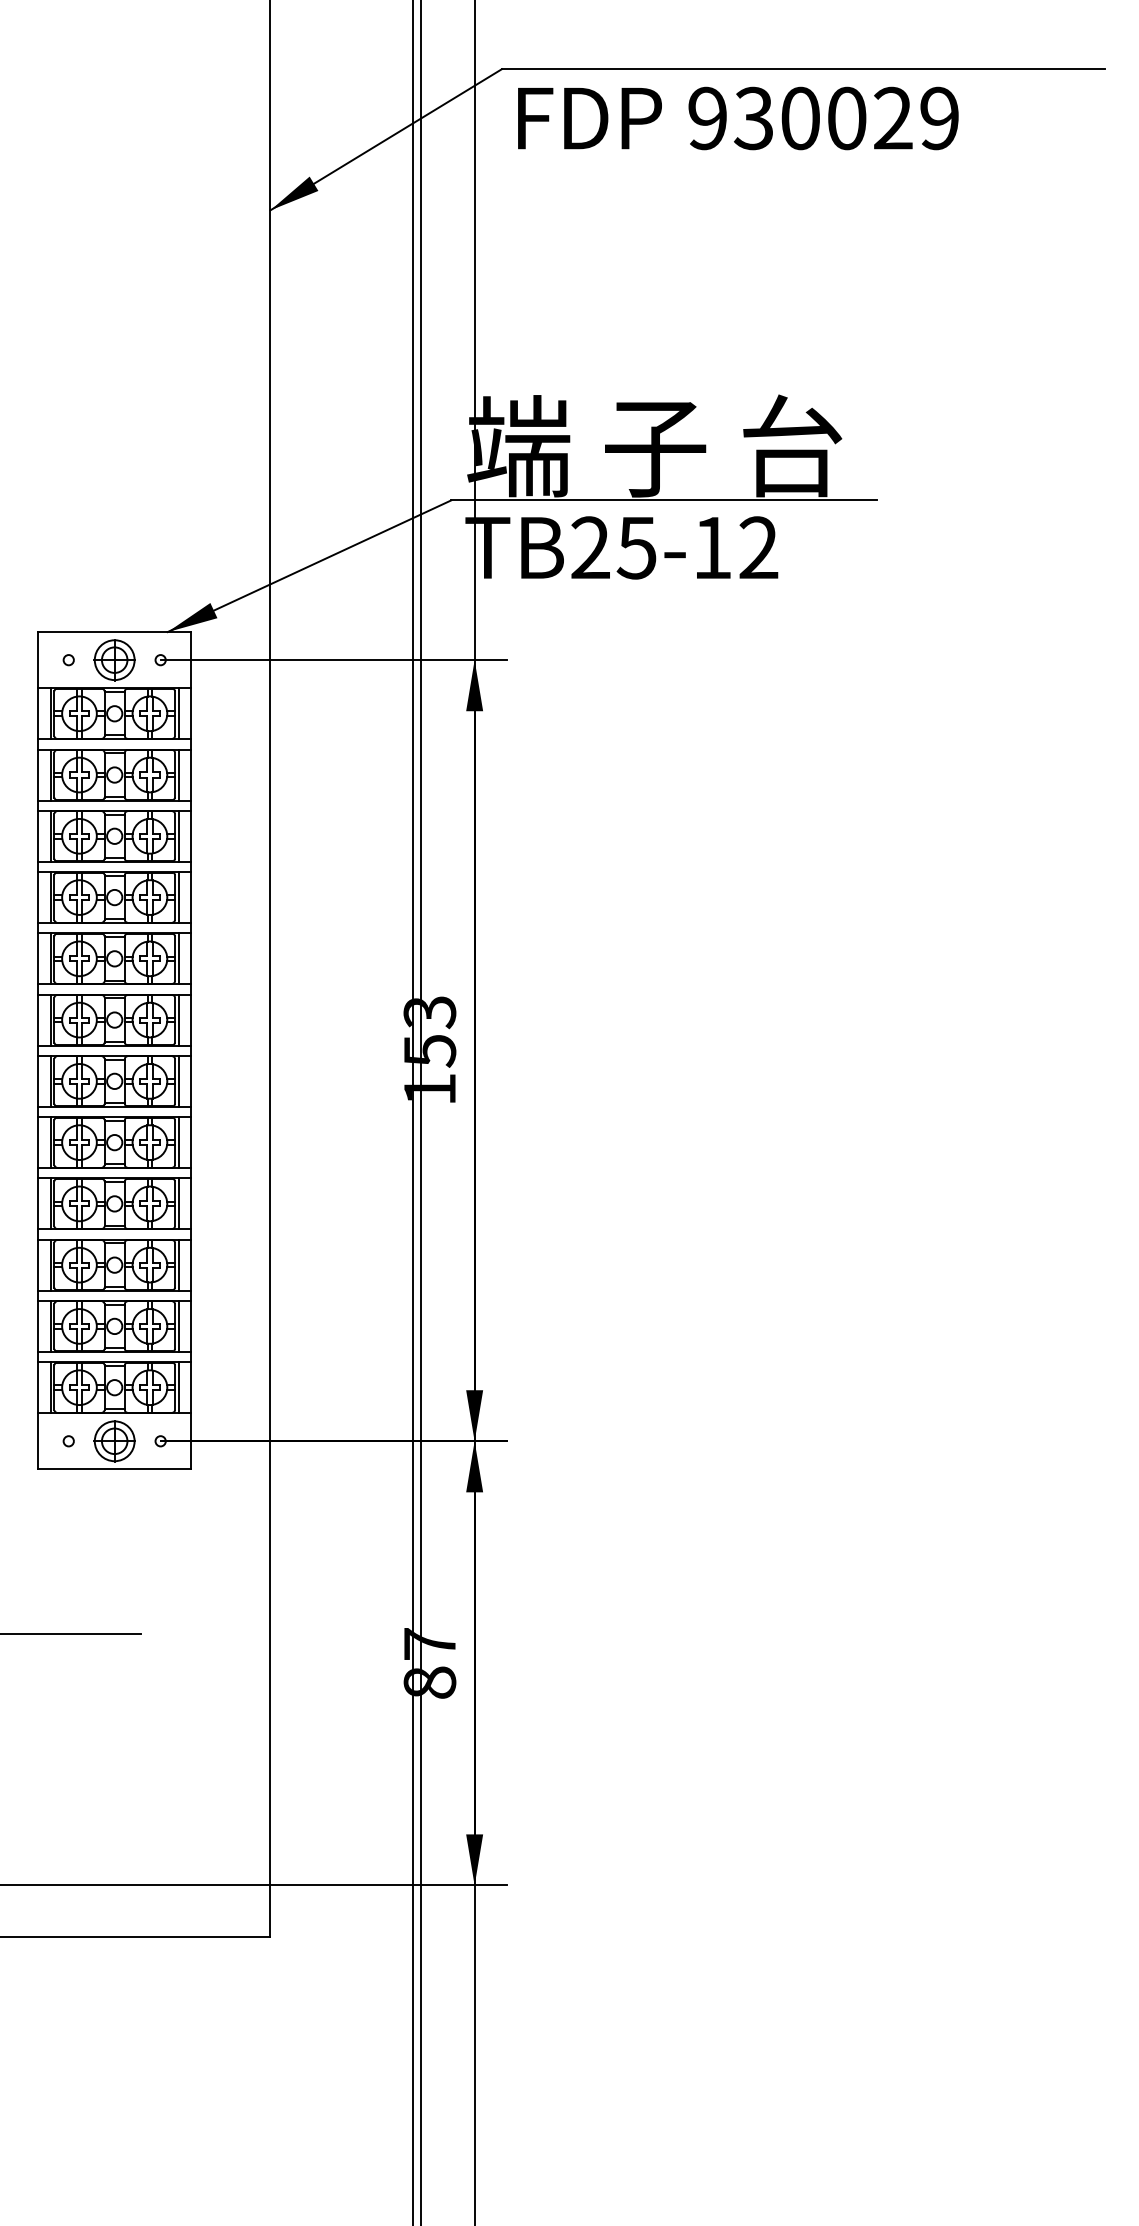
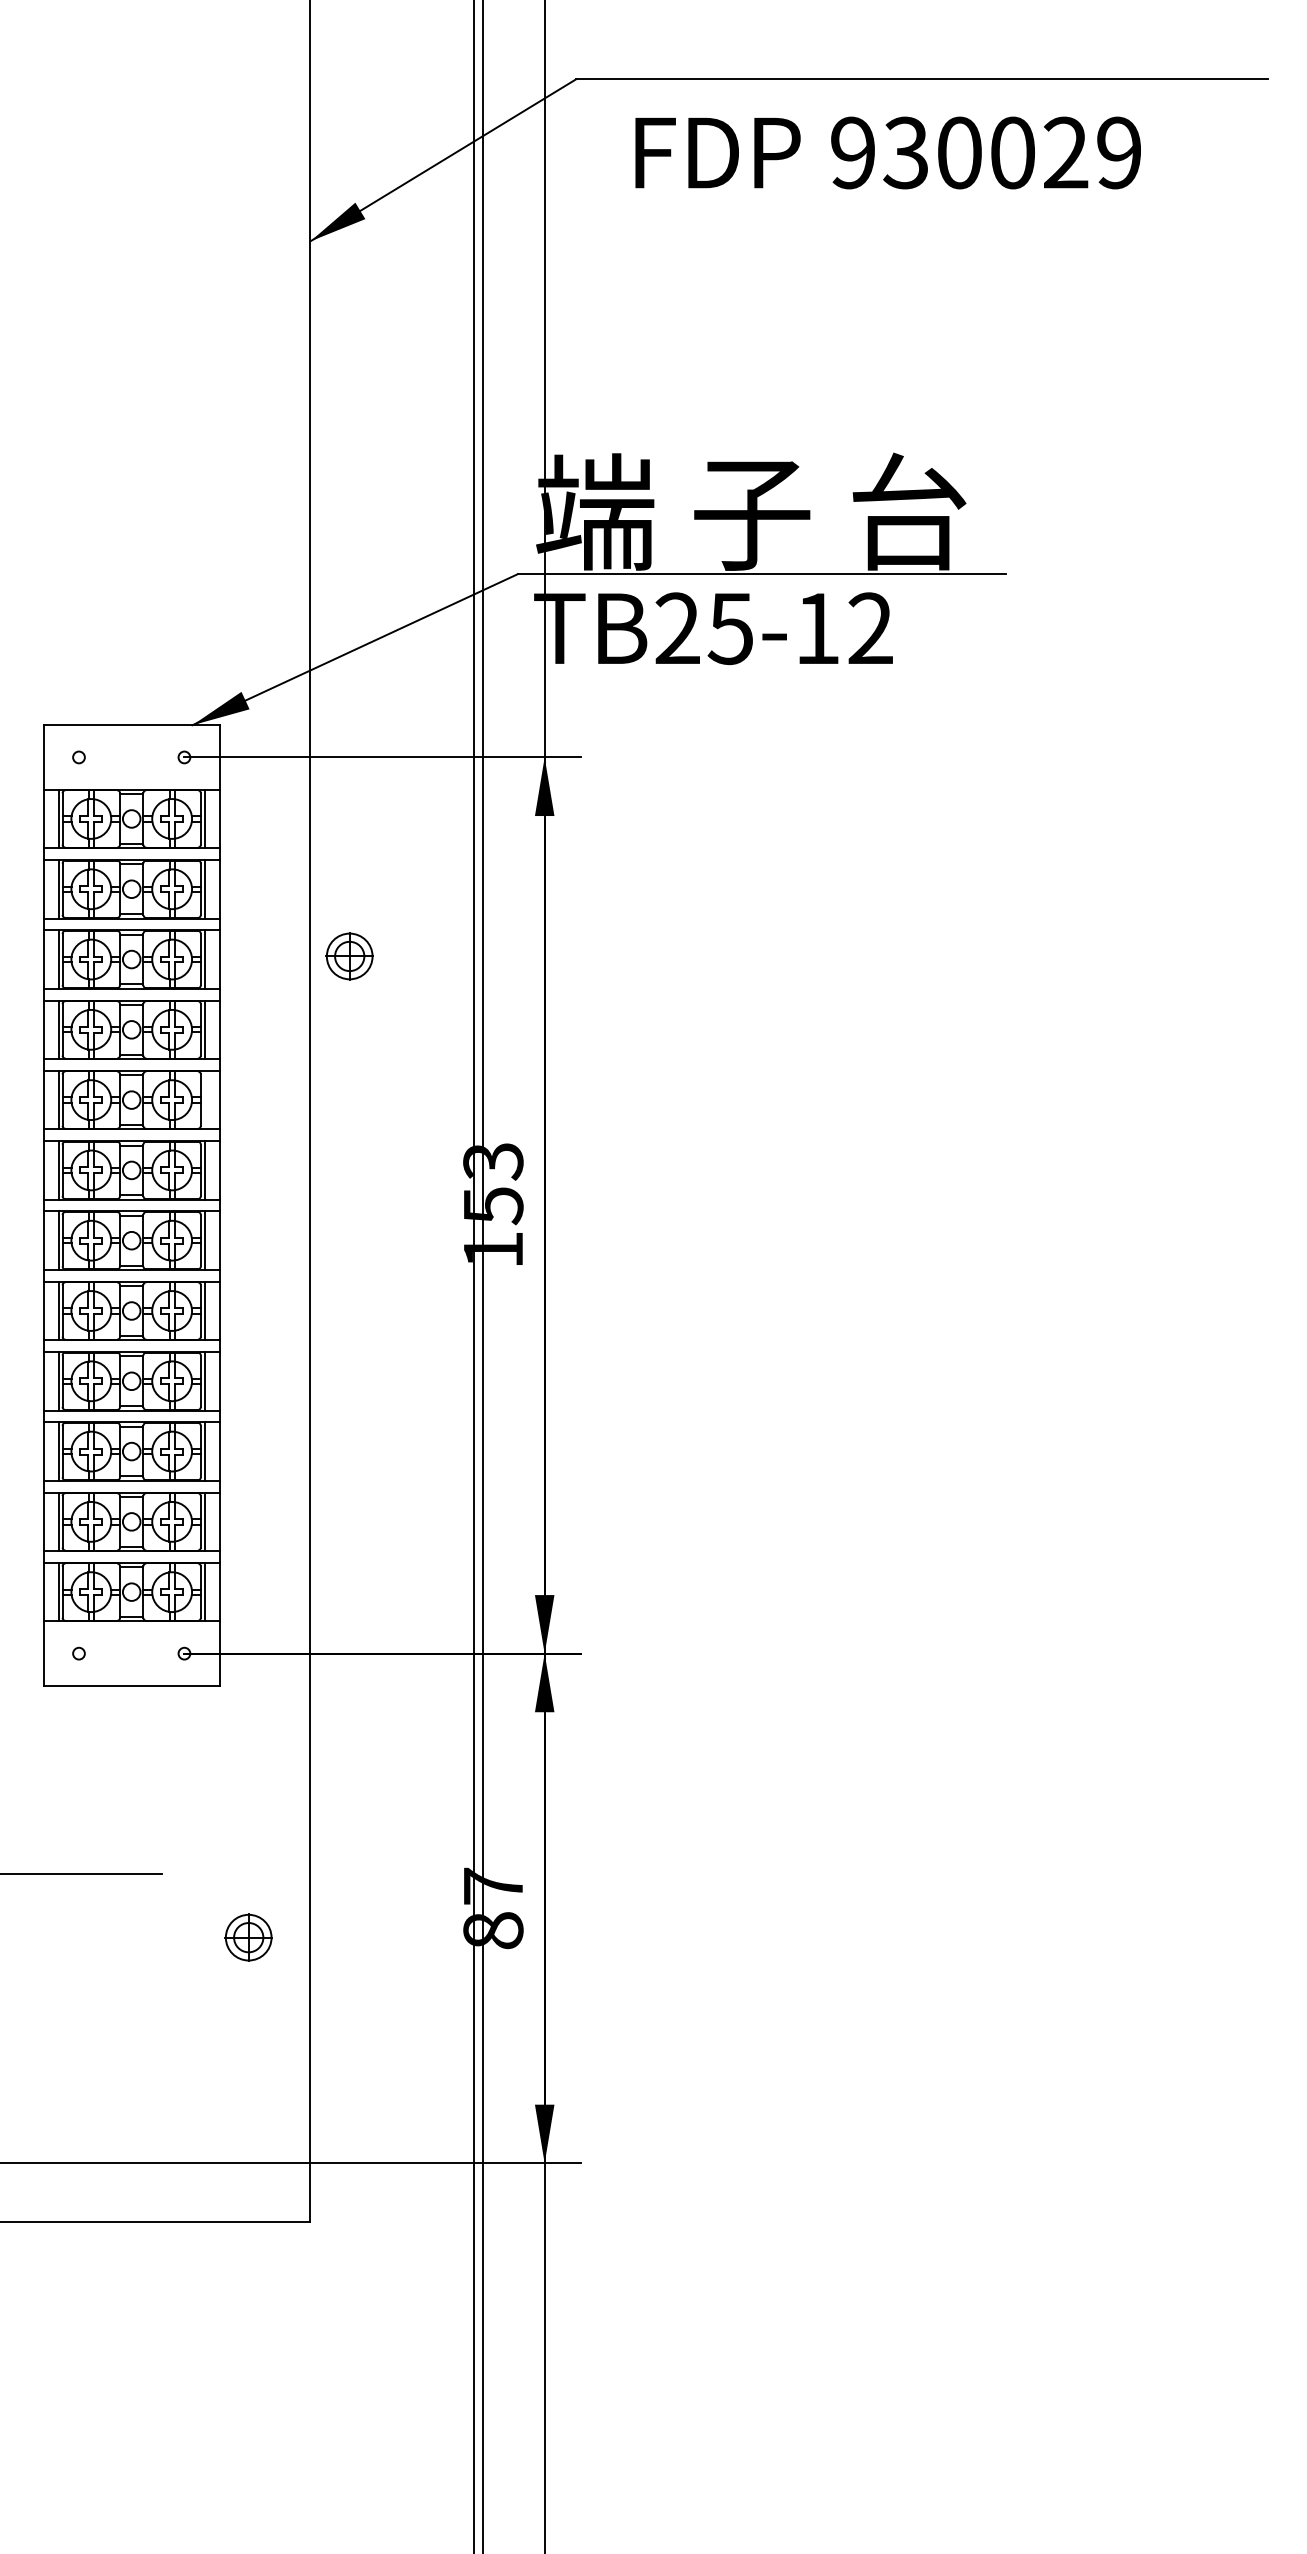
text: (737, 118) -> (887, 152), moved
part: (114, 660) -> (349, 956), moved
line: (178, 958) -> (204, 1099), removed
part: (114, 1441) -> (248, 1937), moved

